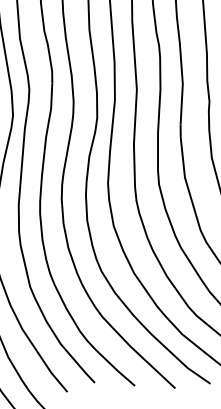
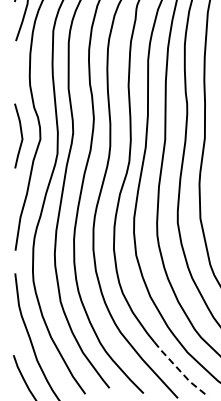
line: (174, 356) -> (179, 370), solid -> dashed

